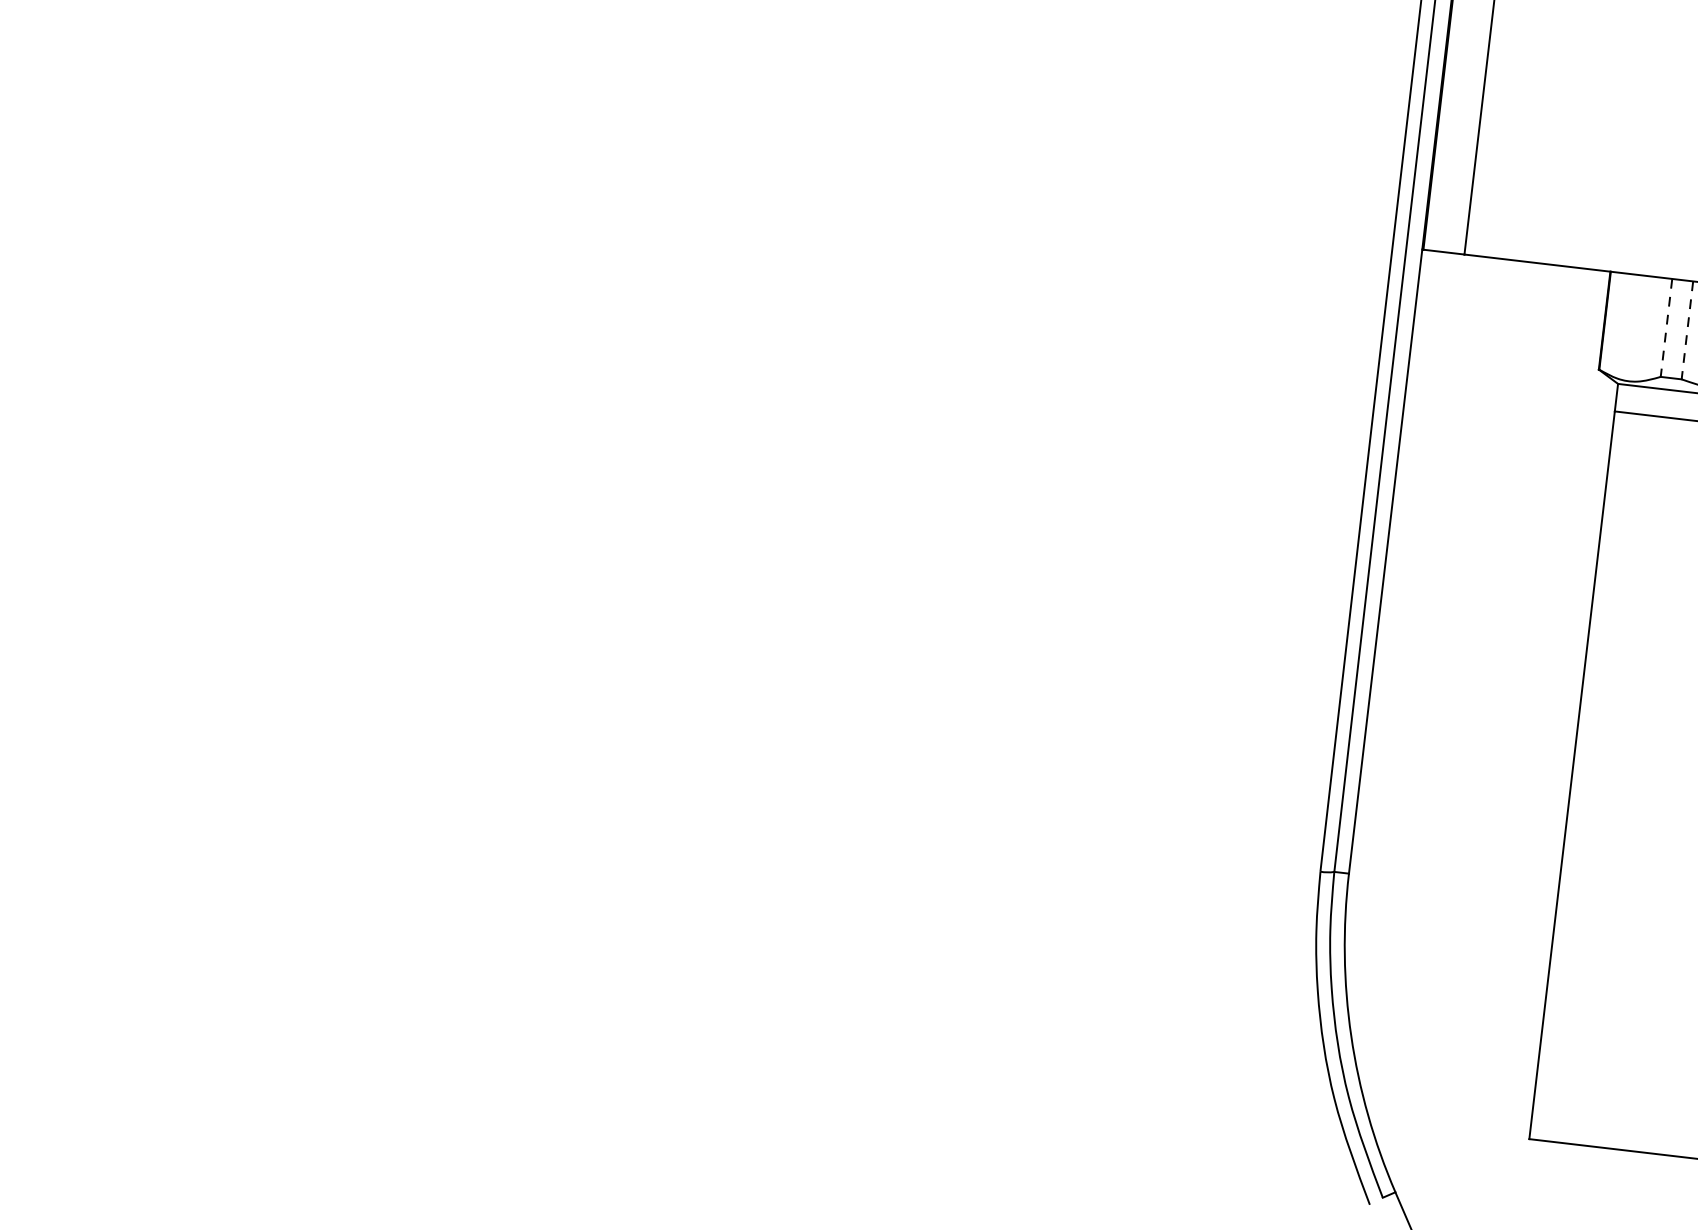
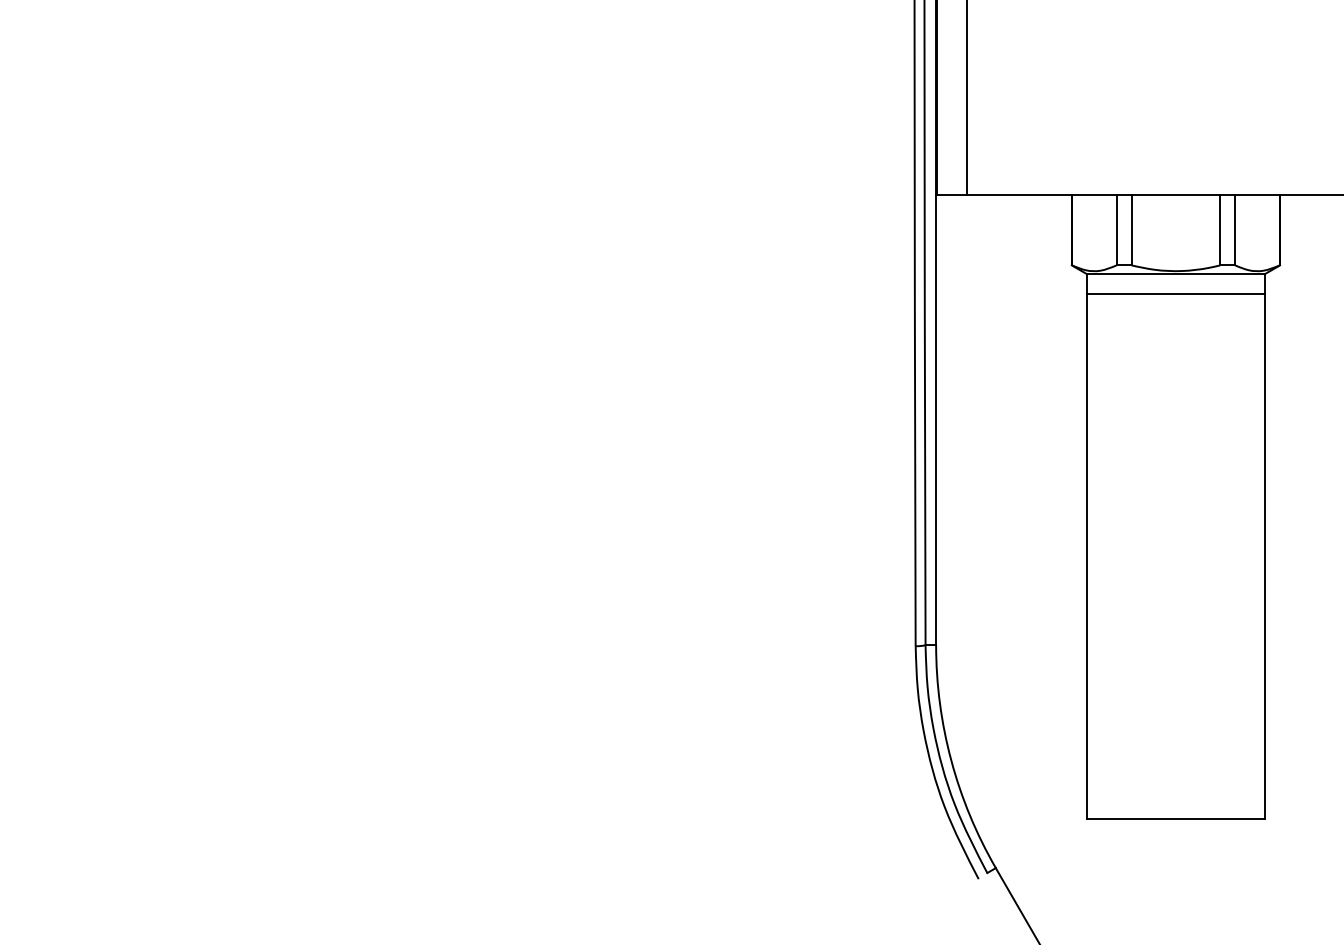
line: (1666, 328) -> (1116, 230), dashed -> solid
line: (1687, 330) -> (1131, 230), dashed -> solid

